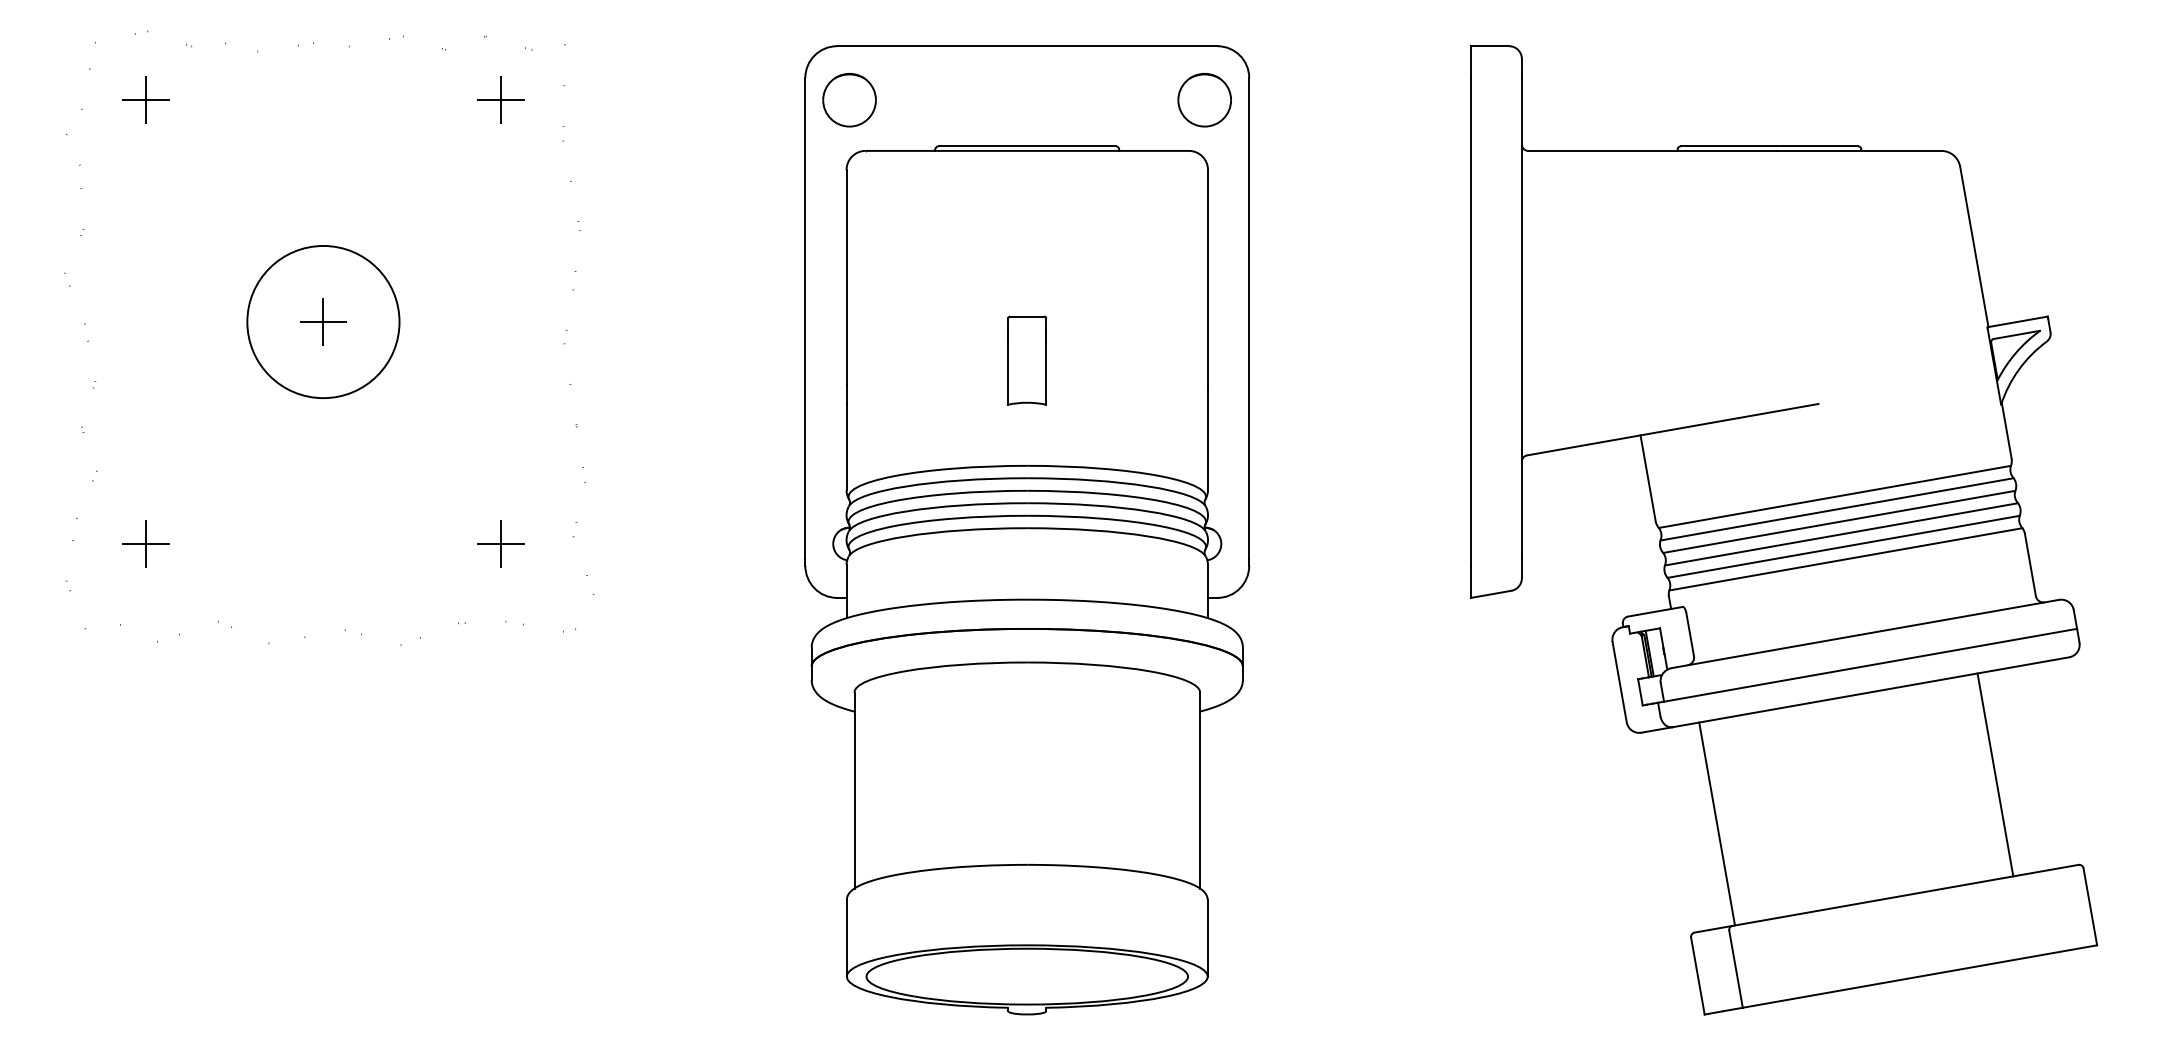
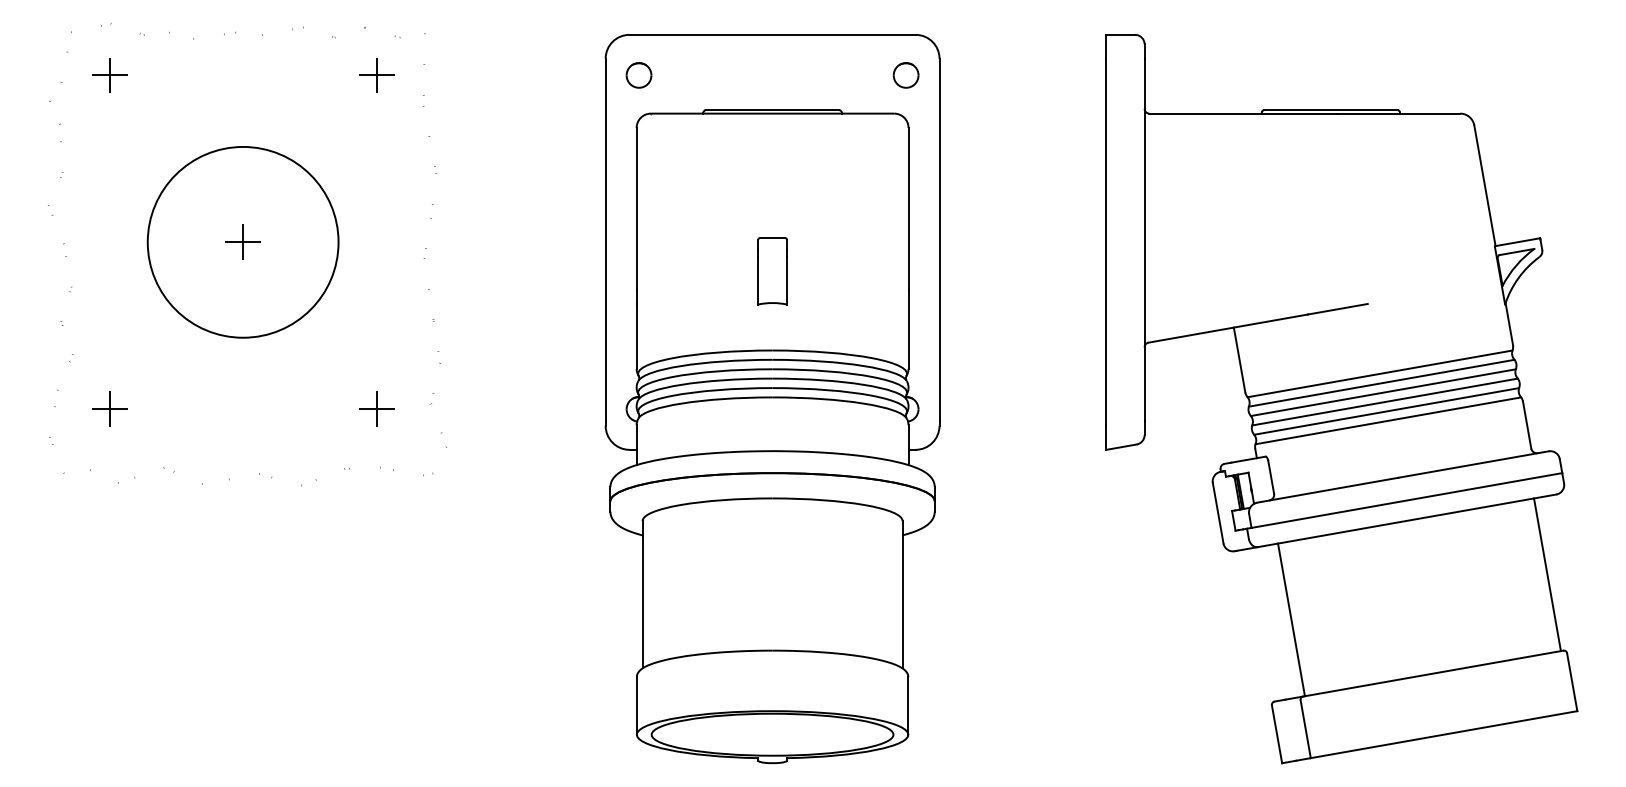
part: (849, 99) -> (638, 74), size x0.62
part: (1204, 99) -> (905, 74), size x0.62
circle: (323, 321) -> (243, 241), size x1.67
line: (1995, 774) -> (1547, 574), moved

